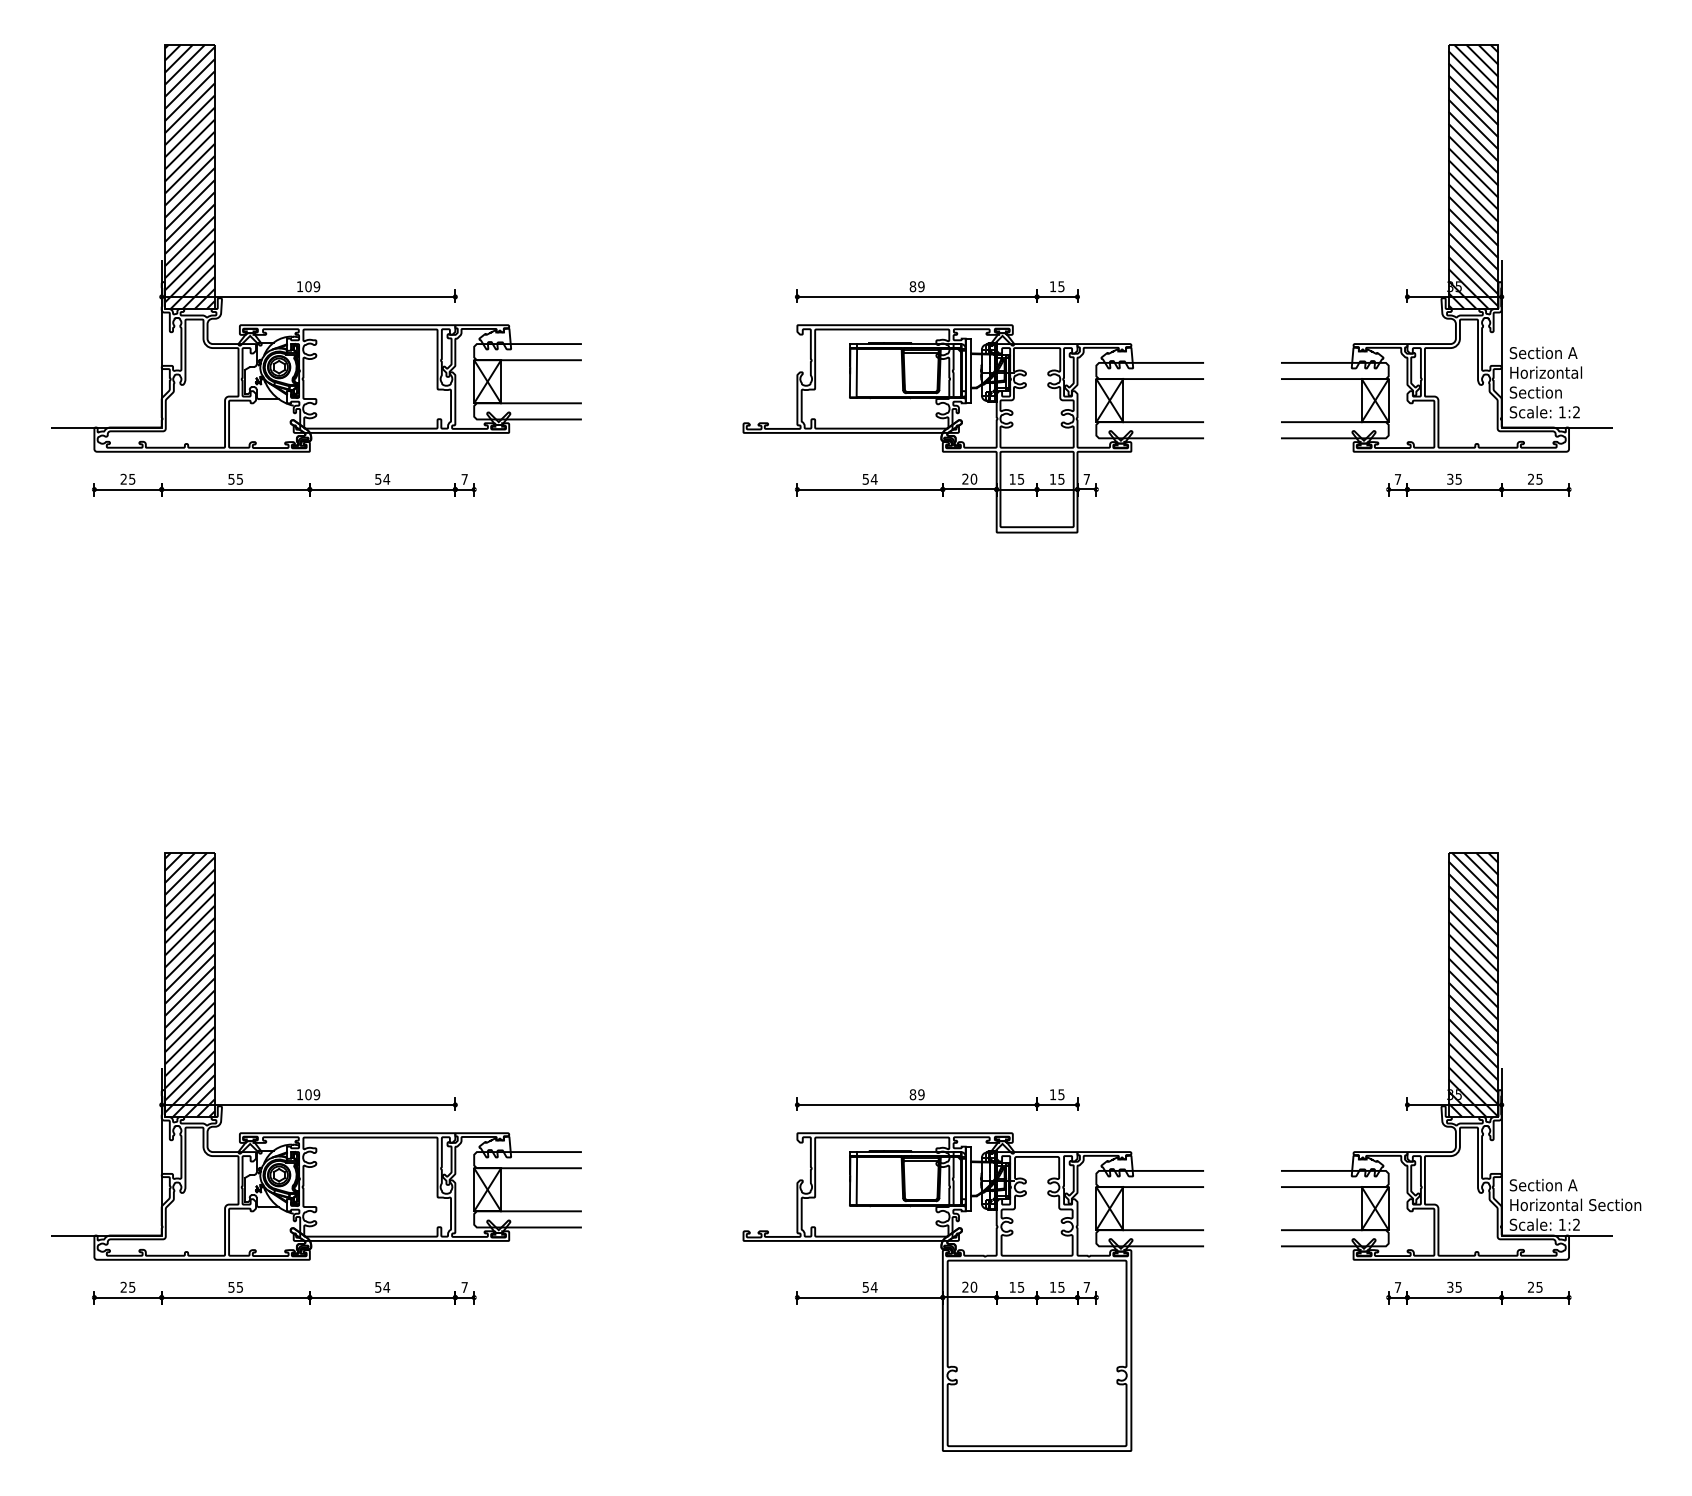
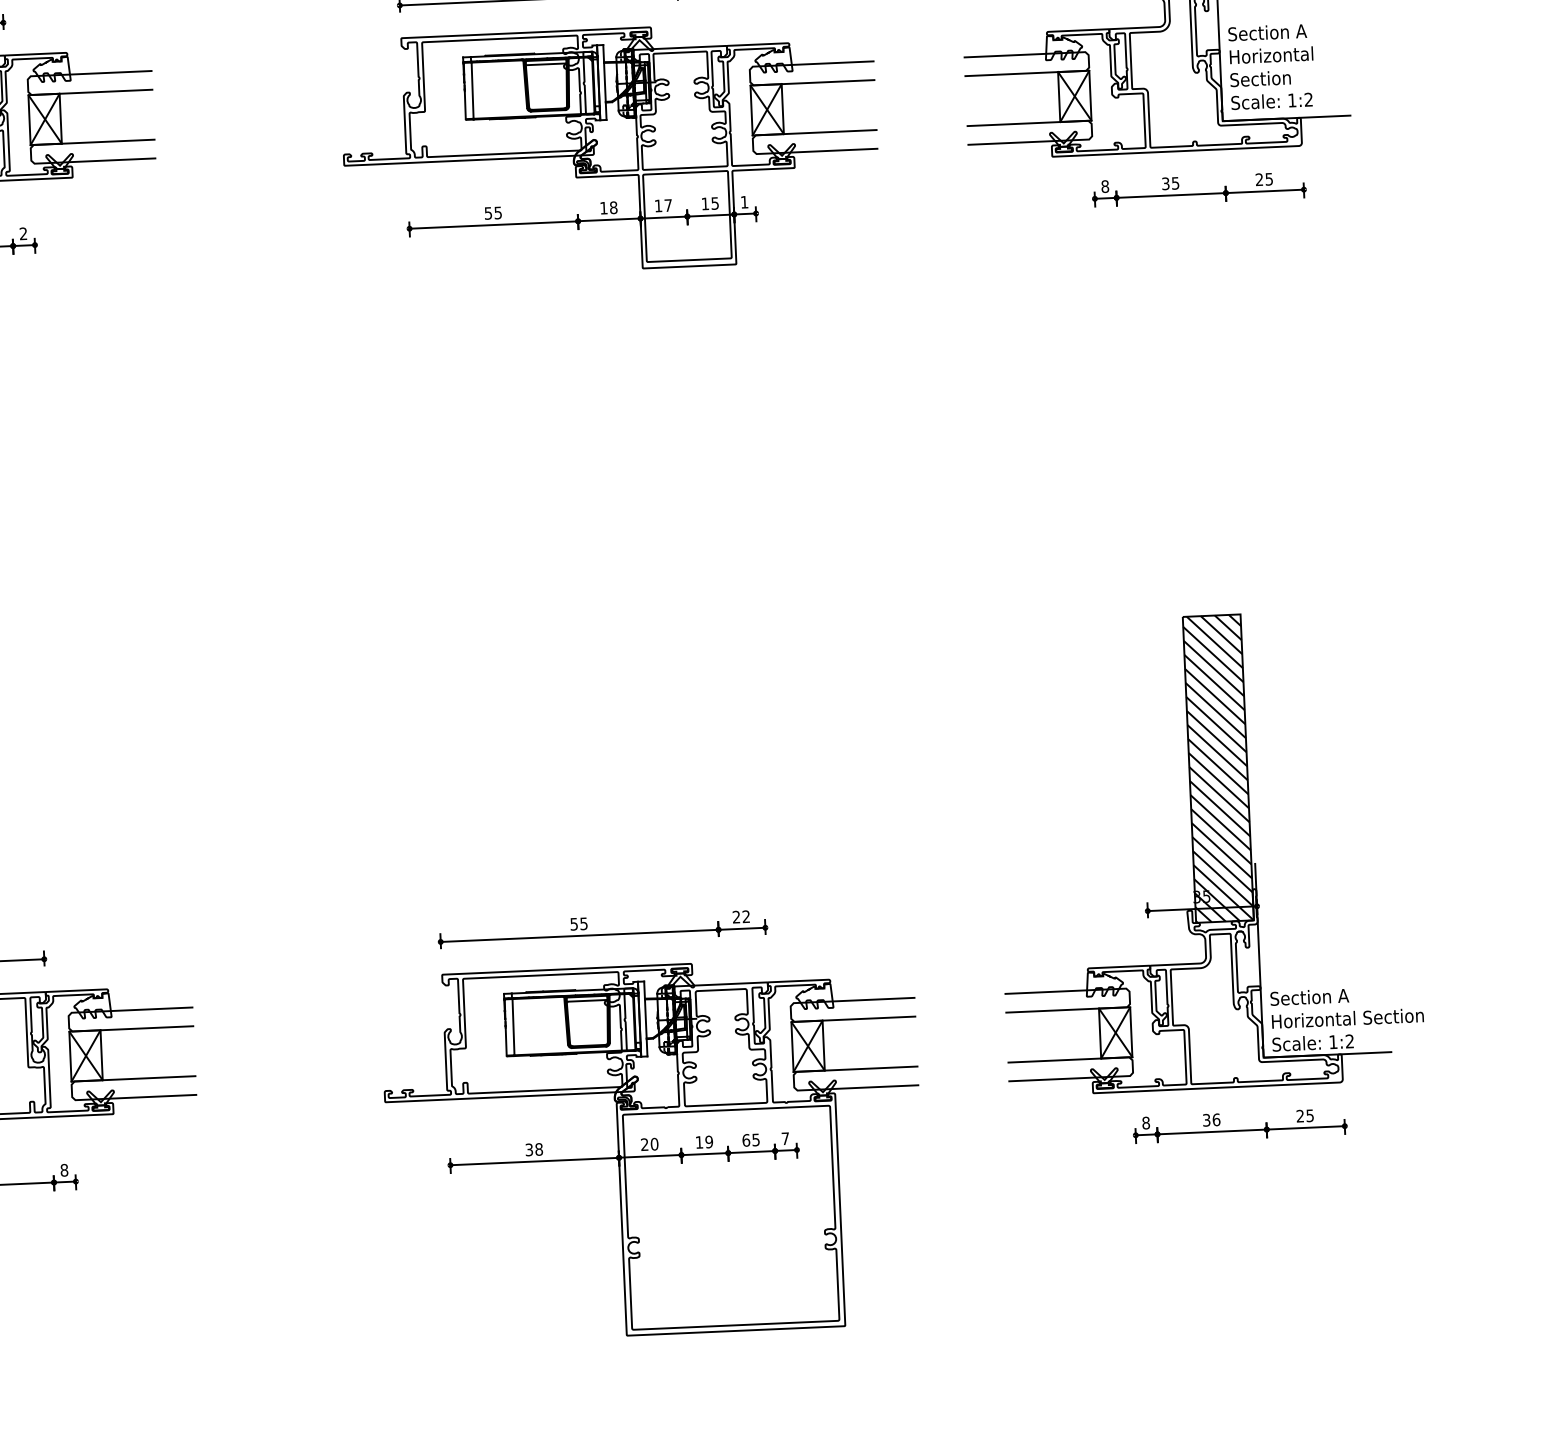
text: (969, 478) -> (608, 207), 20 -> 18
text: (464, 479) -> (23, 233), 7 -> 2
text: (873, 479) -> (497, 213), 54 -> 55
text: (1021, 479) -> (668, 205), 15 -> 17
text: (1086, 479) -> (744, 202), 7 -> 1
text: (1397, 479) -> (1104, 186), 7 -> 8
text: (916, 1094) -> (578, 923), 89 -> 55
text: (1056, 1094) -> (740, 916), 15 -> 22
text: (870, 1286) -> (534, 1148), 54 -> 38
text: (1020, 1286) -> (708, 1141), 15 -> 19
text: (1052, 1286) -> (745, 1139), 15 -> 65
text: (1458, 1286) -> (1216, 1118), 35 -> 36
text: (464, 1287) -> (64, 1170), 7 -> 8
text: (1397, 1287) -> (1145, 1123), 7 -> 8

